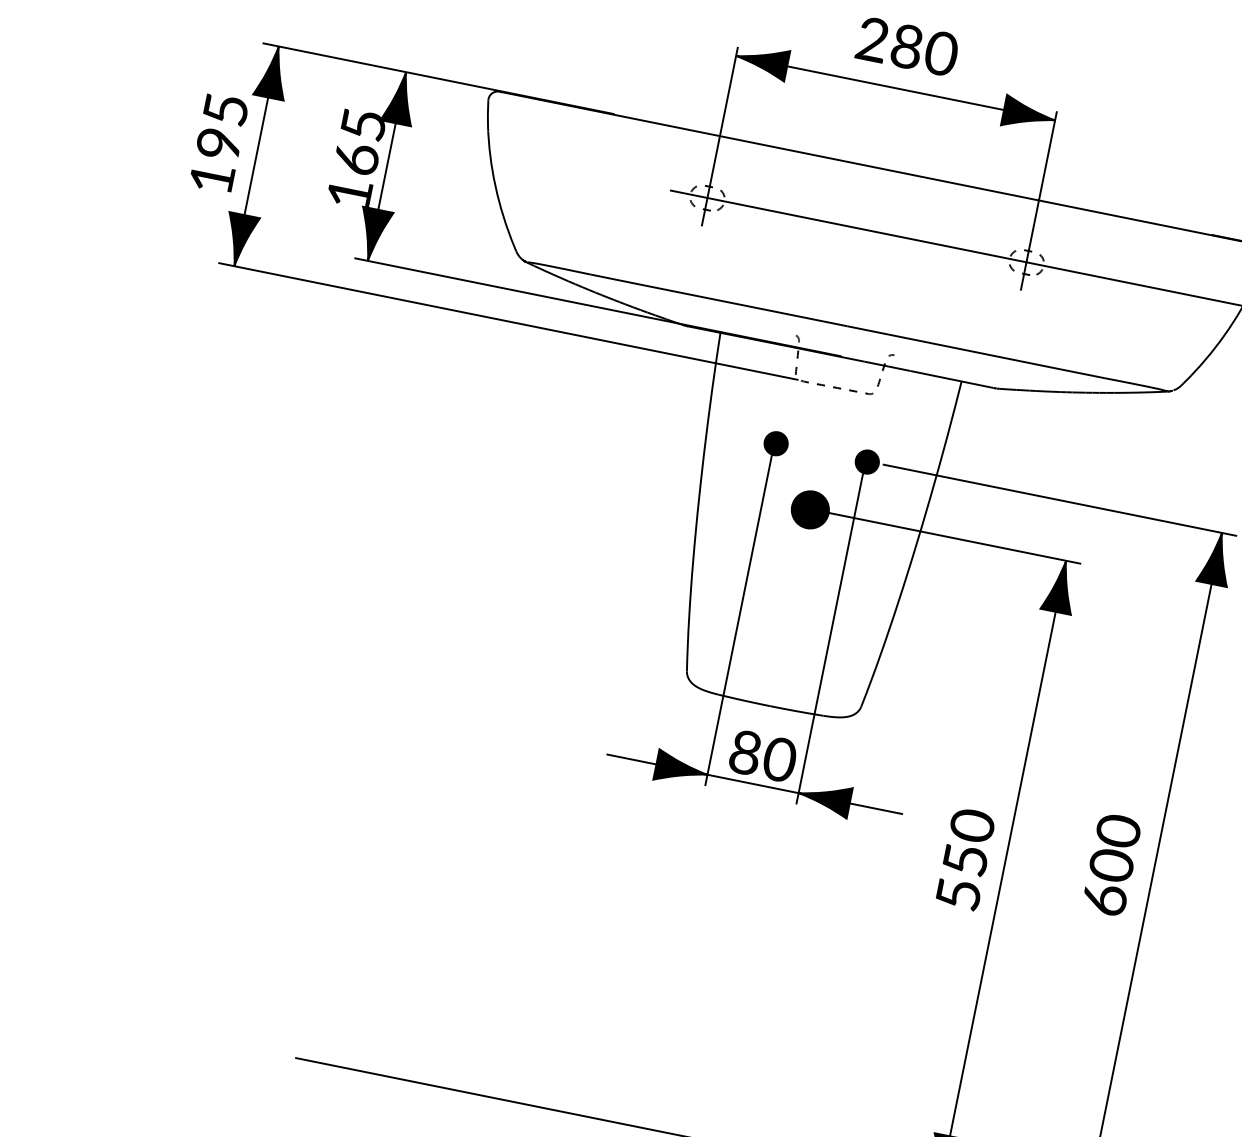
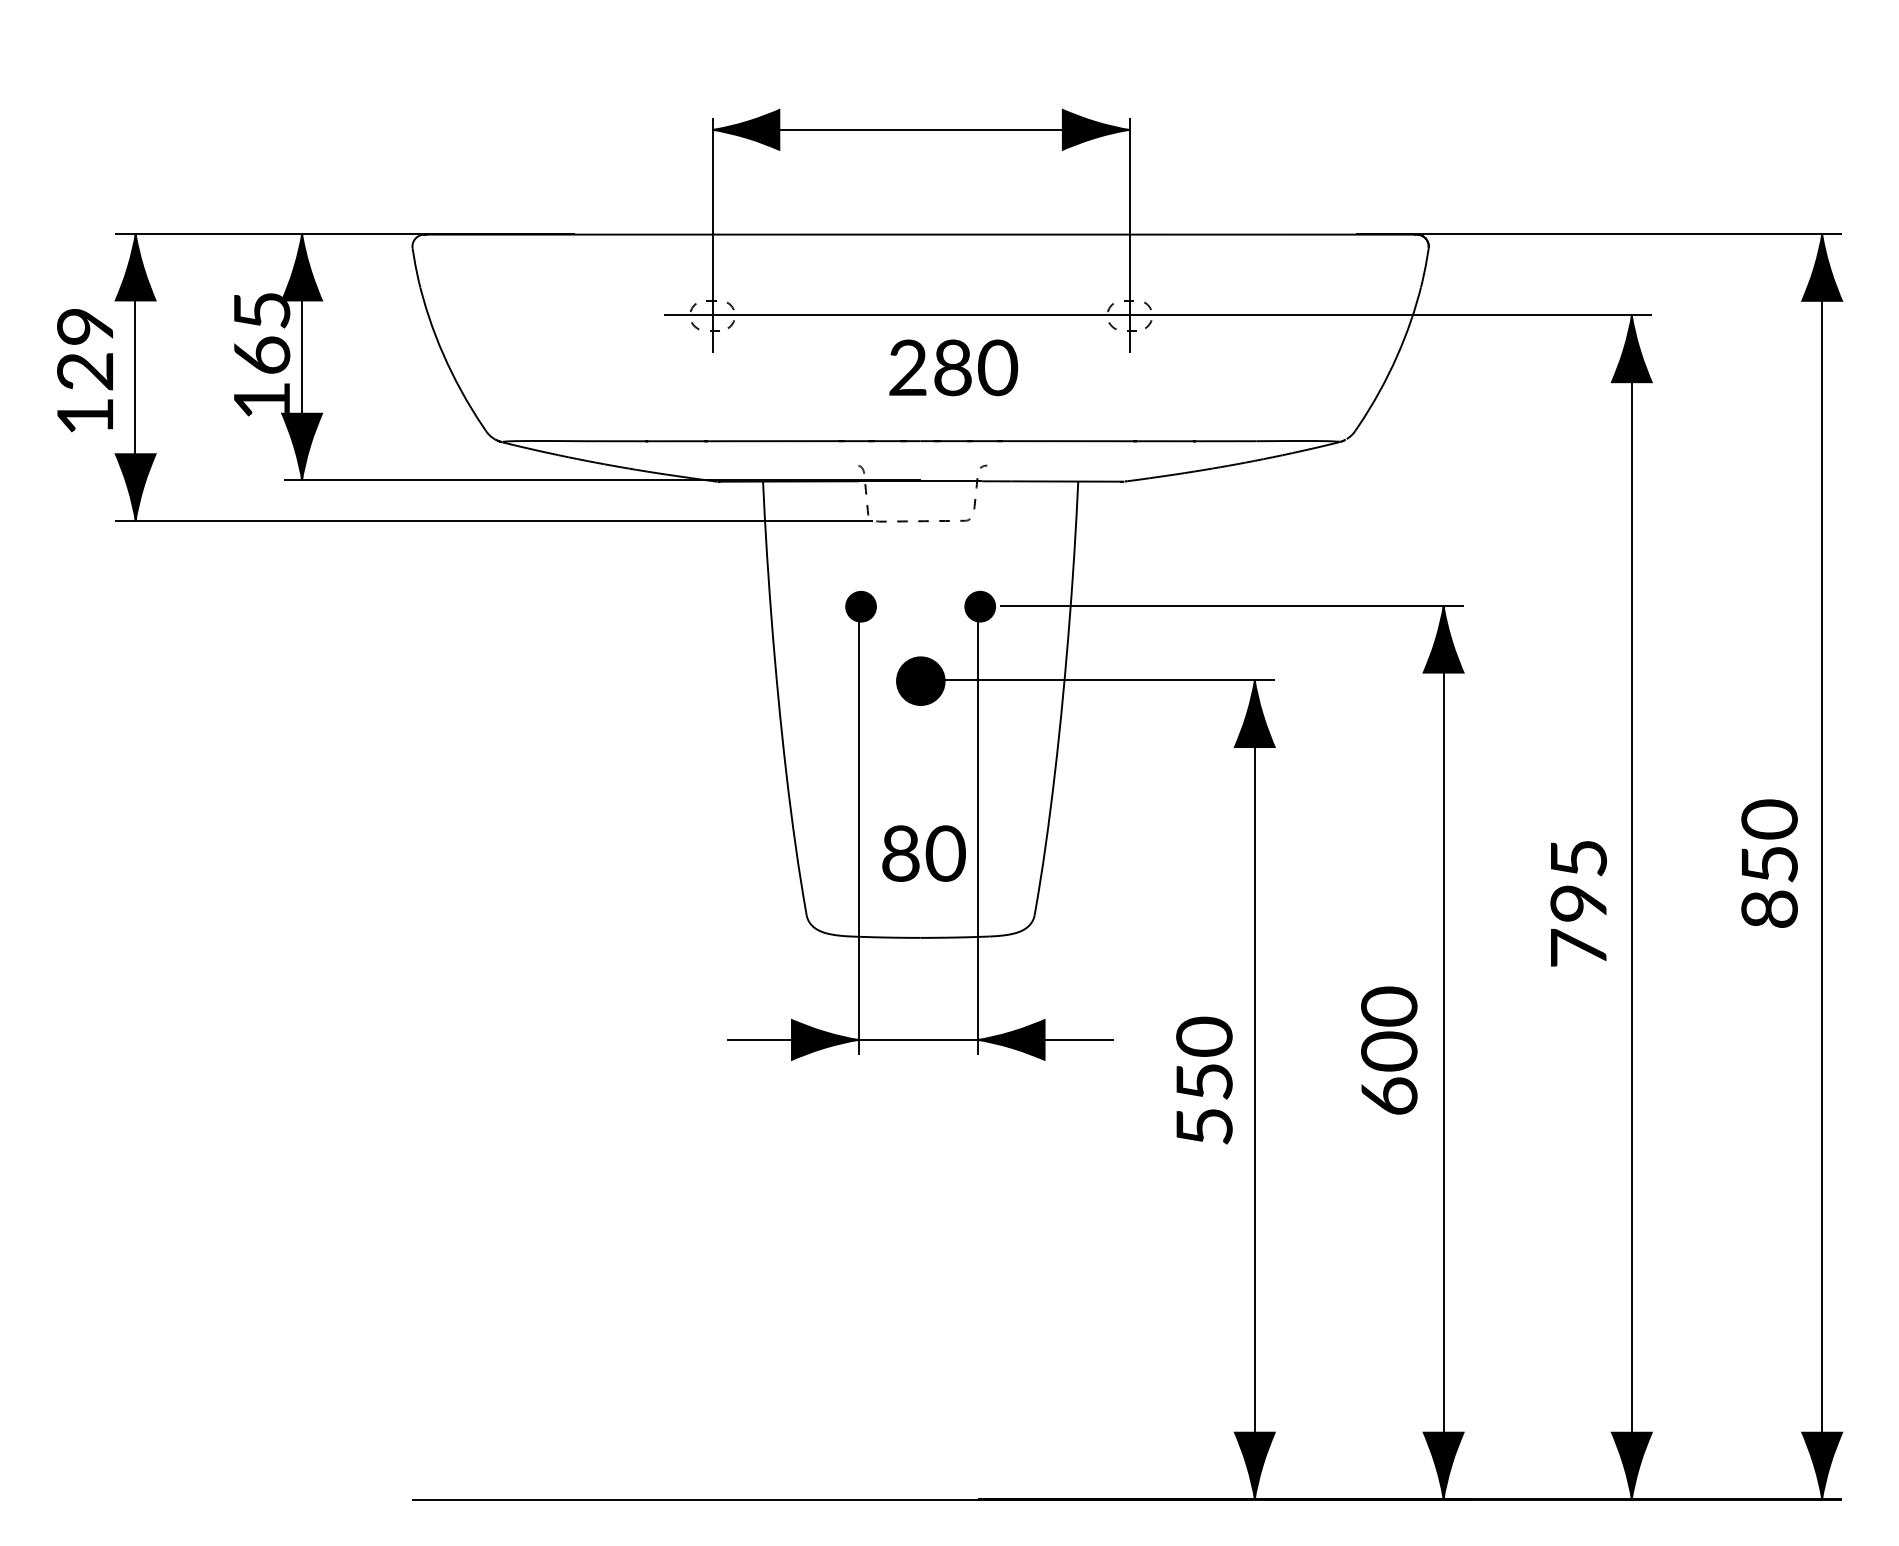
text: (907, 46) -> (953, 367), moved
text: (222, 127) -> (85, 349), 195 -> 129
text: (762, 756) -> (923, 853), moved

